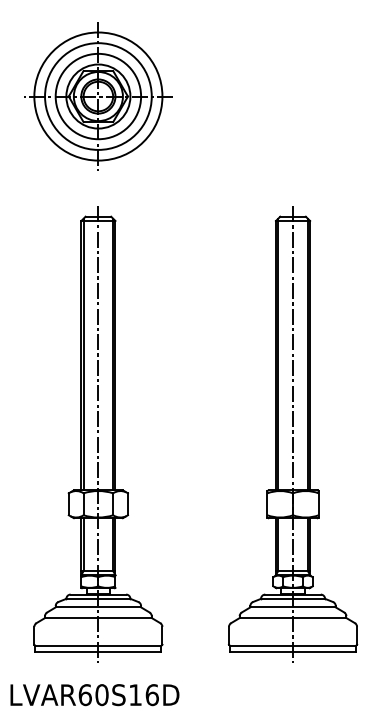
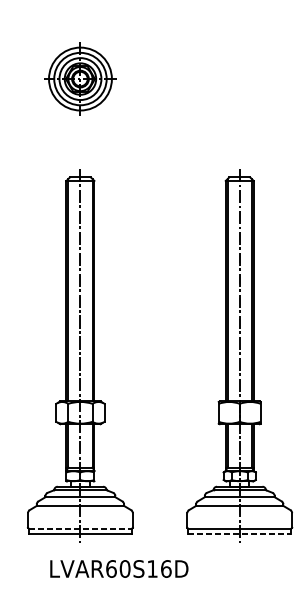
part: (98, 96) -> (80, 79), size x0.6
line: (98, 645) -> (80, 528), solid -> dashed
line: (293, 652) -> (240, 534), solid -> dashed
text: (94, 695) -> (118, 569), moved

